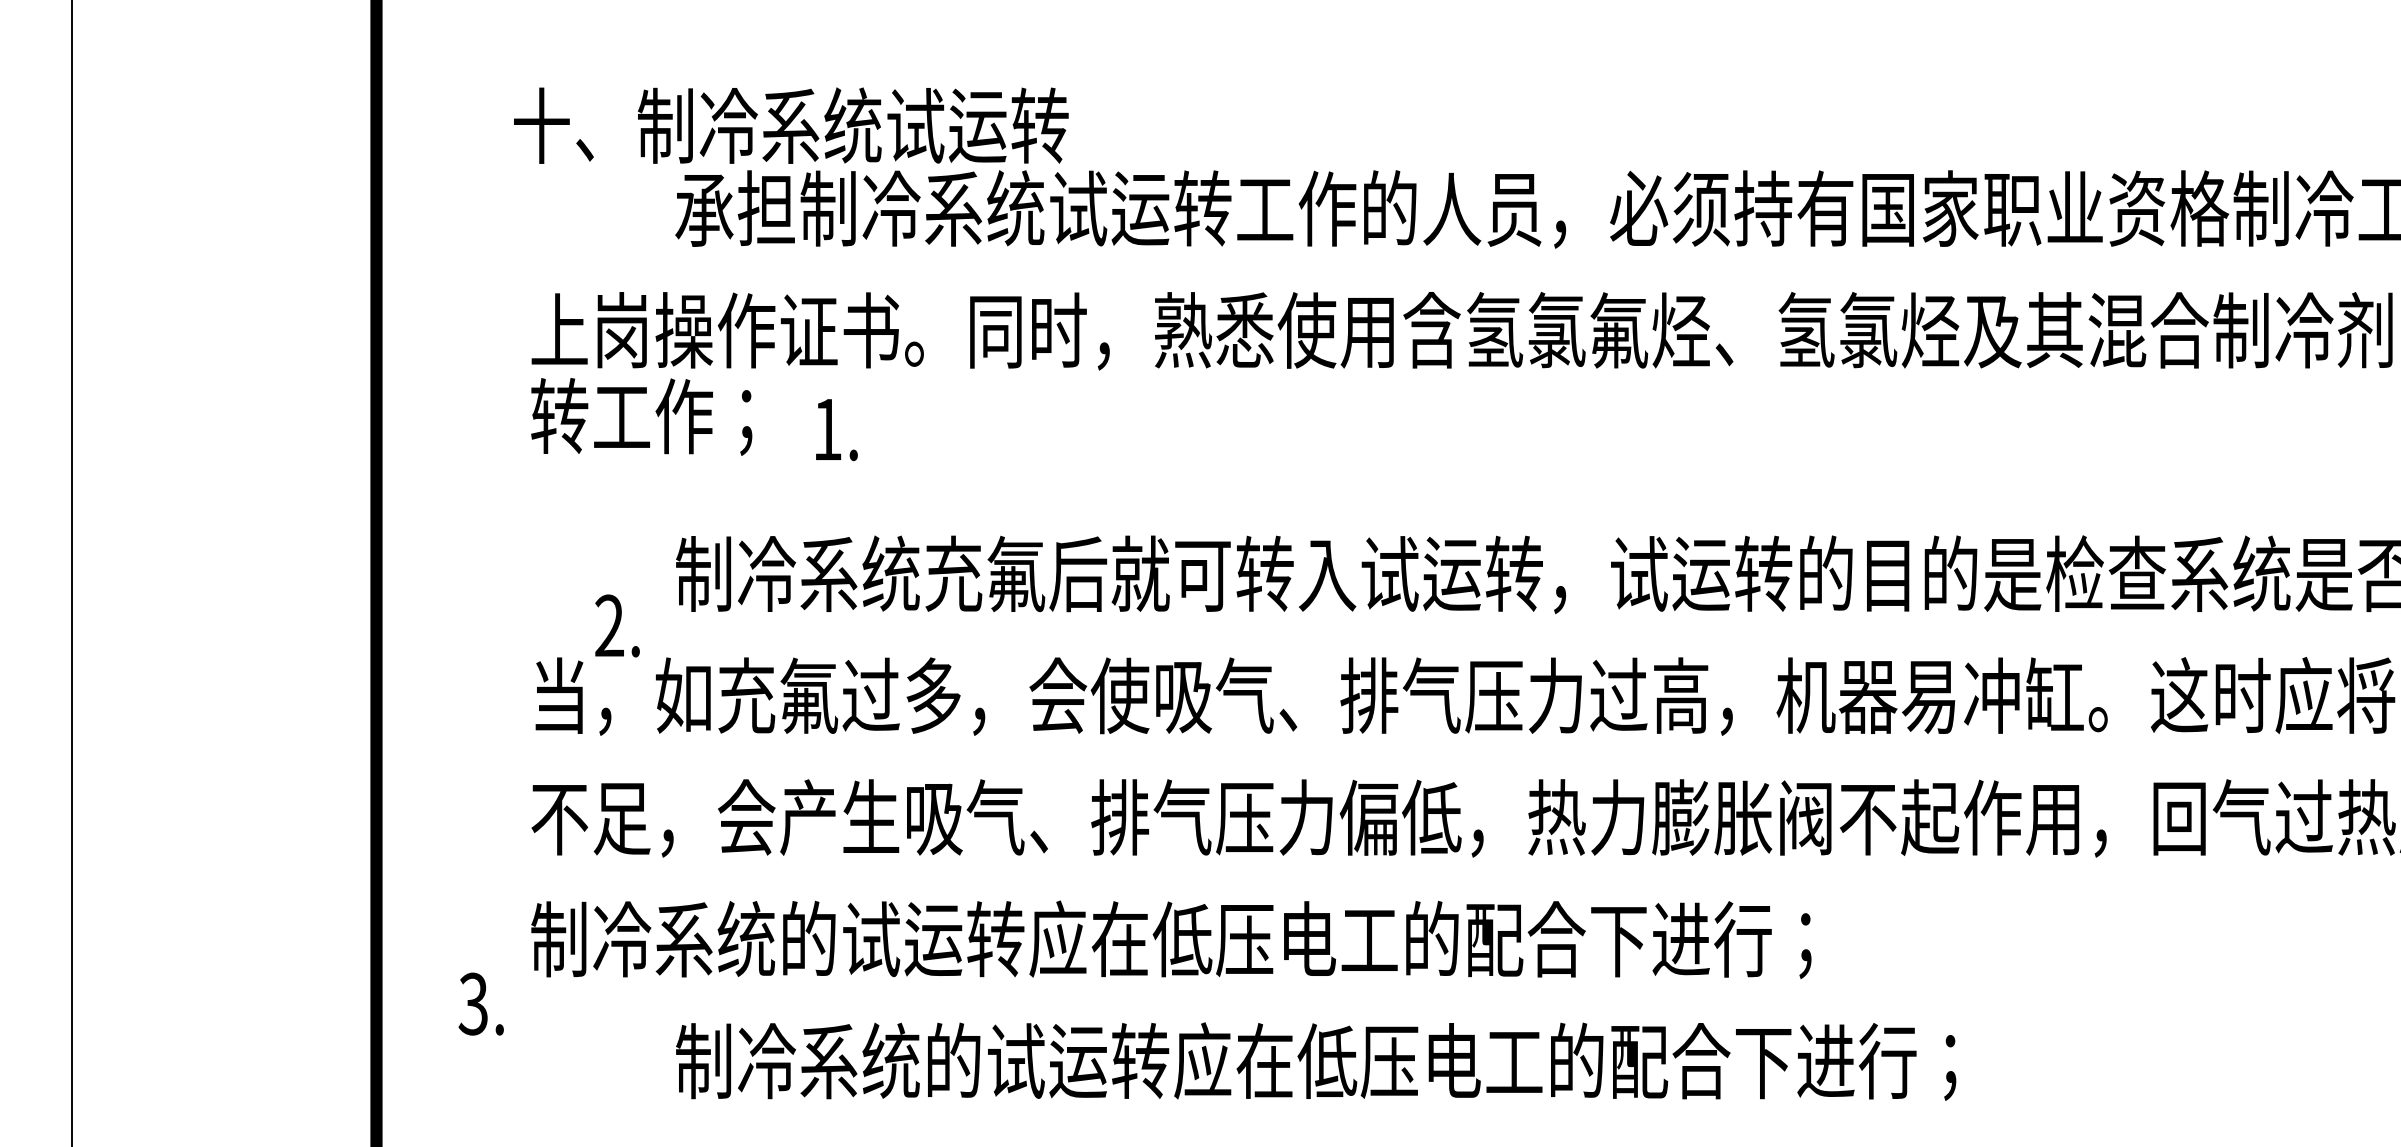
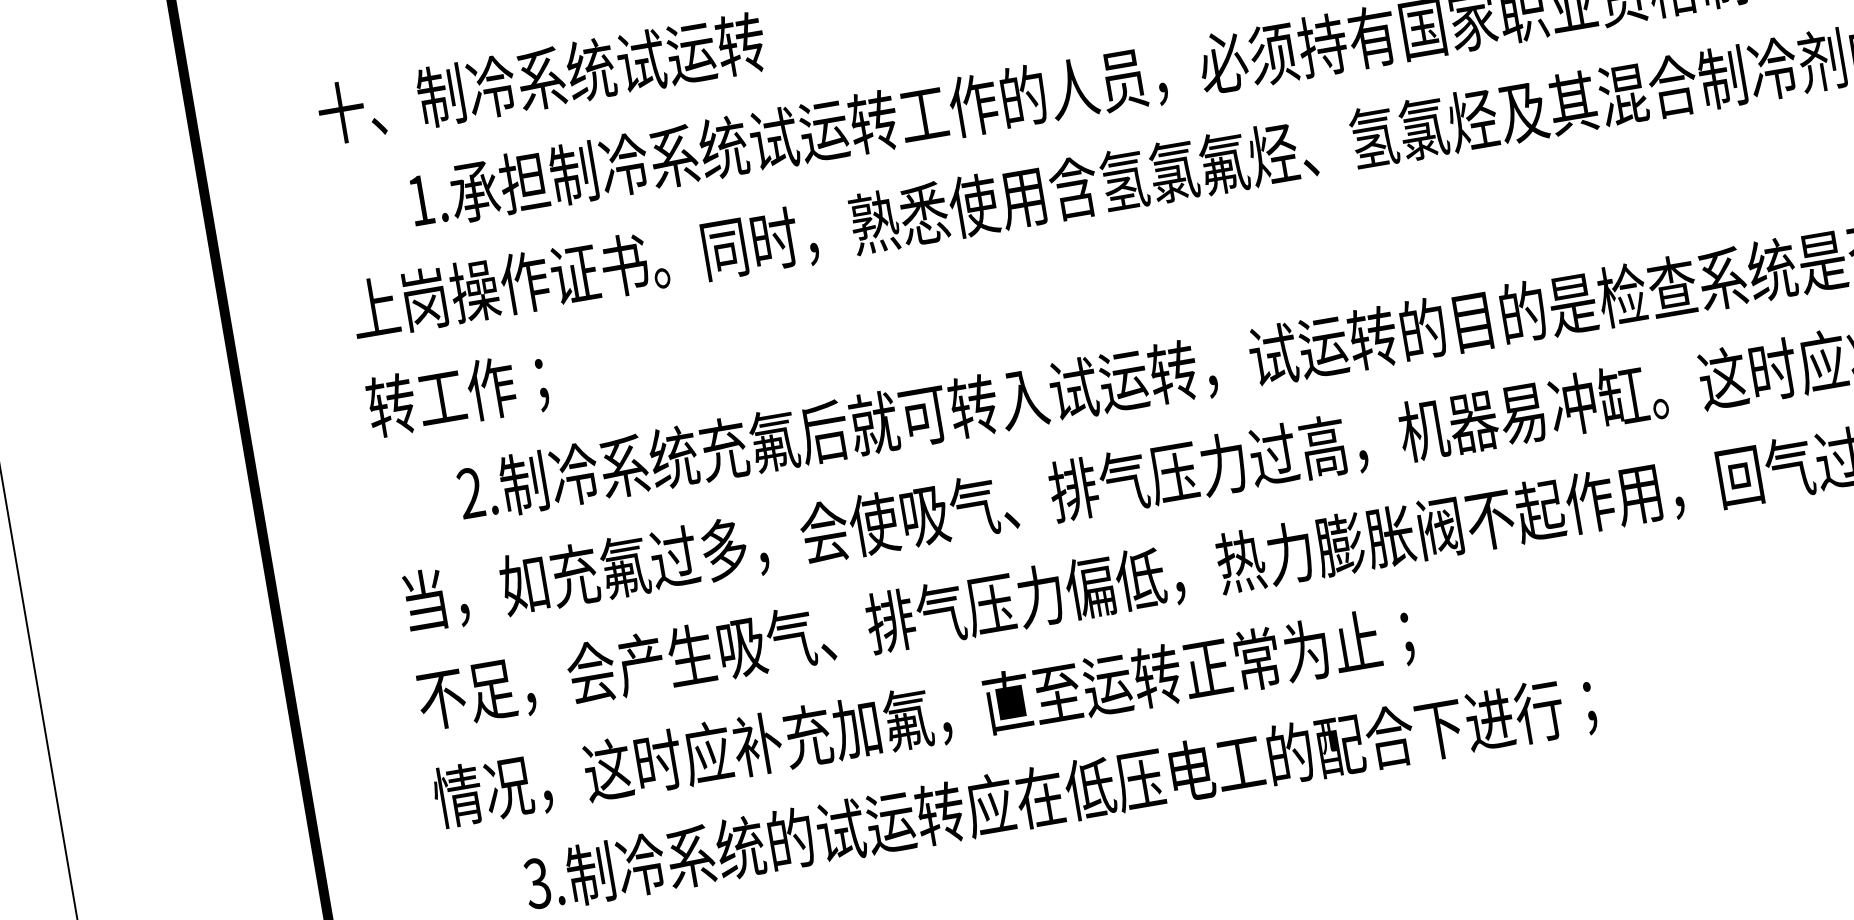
text: (791, 125) -> (541, 78), moved
text: (641, 416) -> (457, 394), moved
text: (836, 430) -> (428, 199), moved
text: (617, 625) -> (477, 491), moved
text: (1170, 939) -> (947, 712), 制冷系统的试运转应在低压电工的配合下进行； -> 情况，这时应补充加氟，直至运转正常为止；
text: (480, 1003) -> (543, 882), moved

